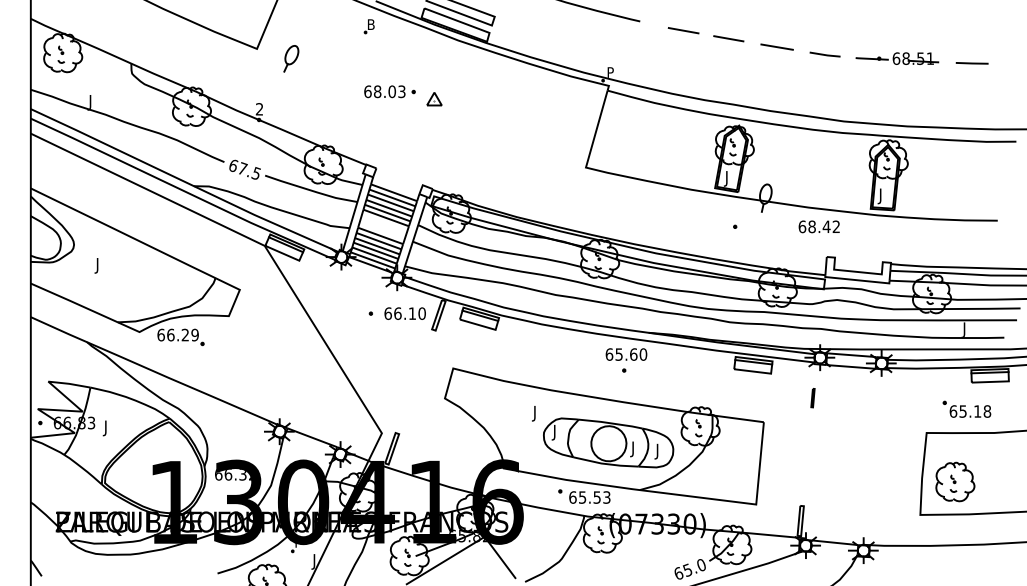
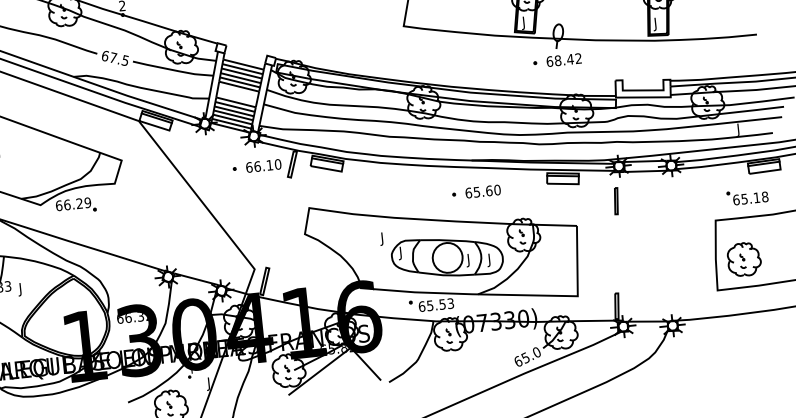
text: (818, 226) -> (563, 59), moved
text: (626, 354) -> (483, 191), moved
part: (812, 397) -> (615, 200), size x1.67

